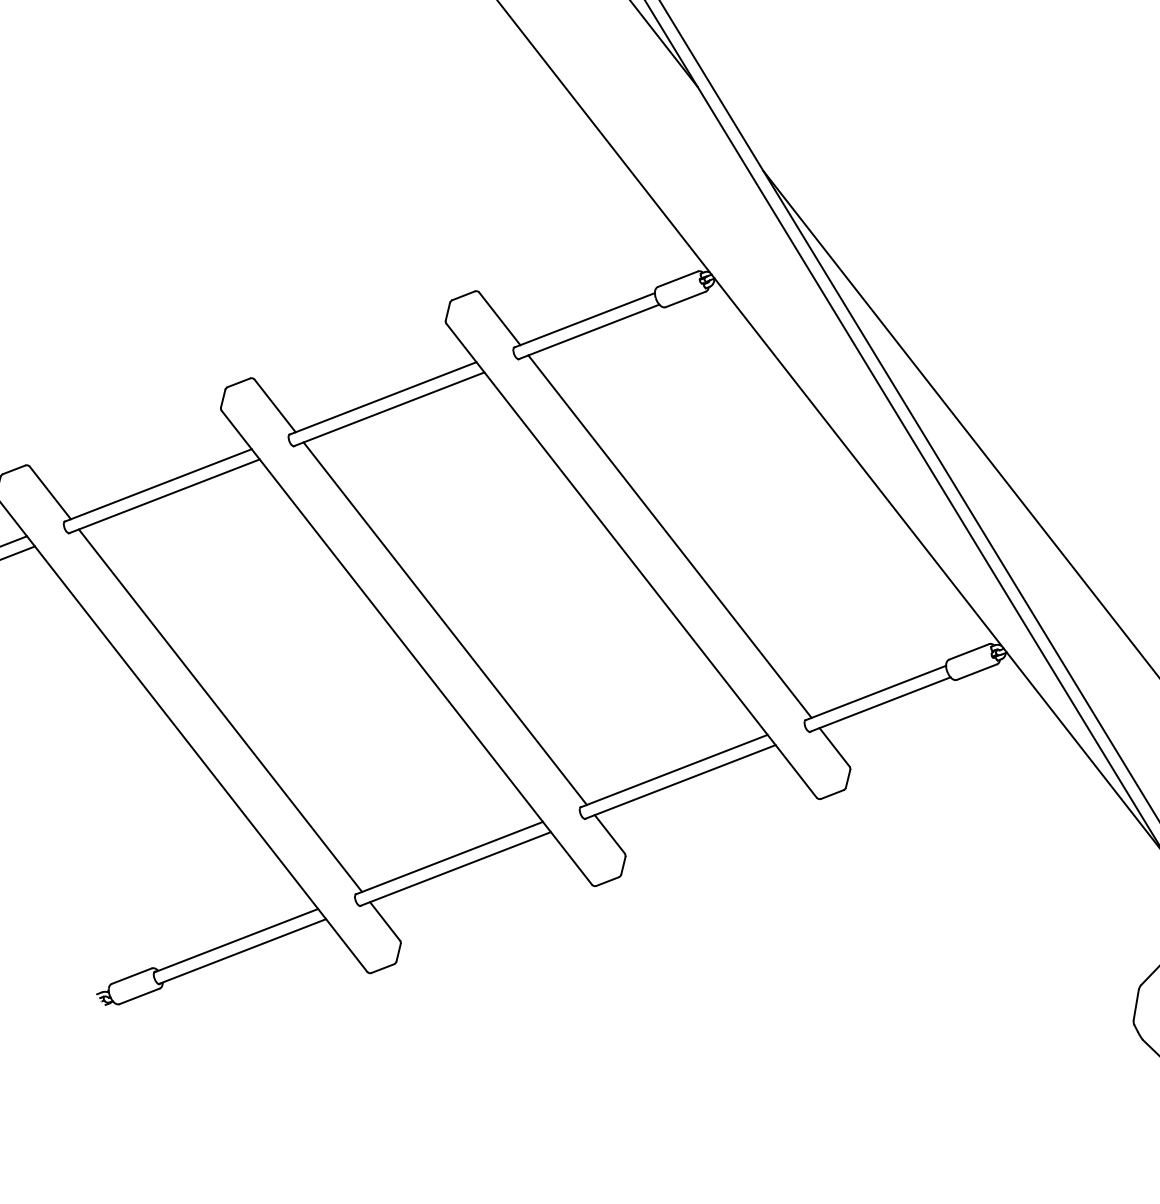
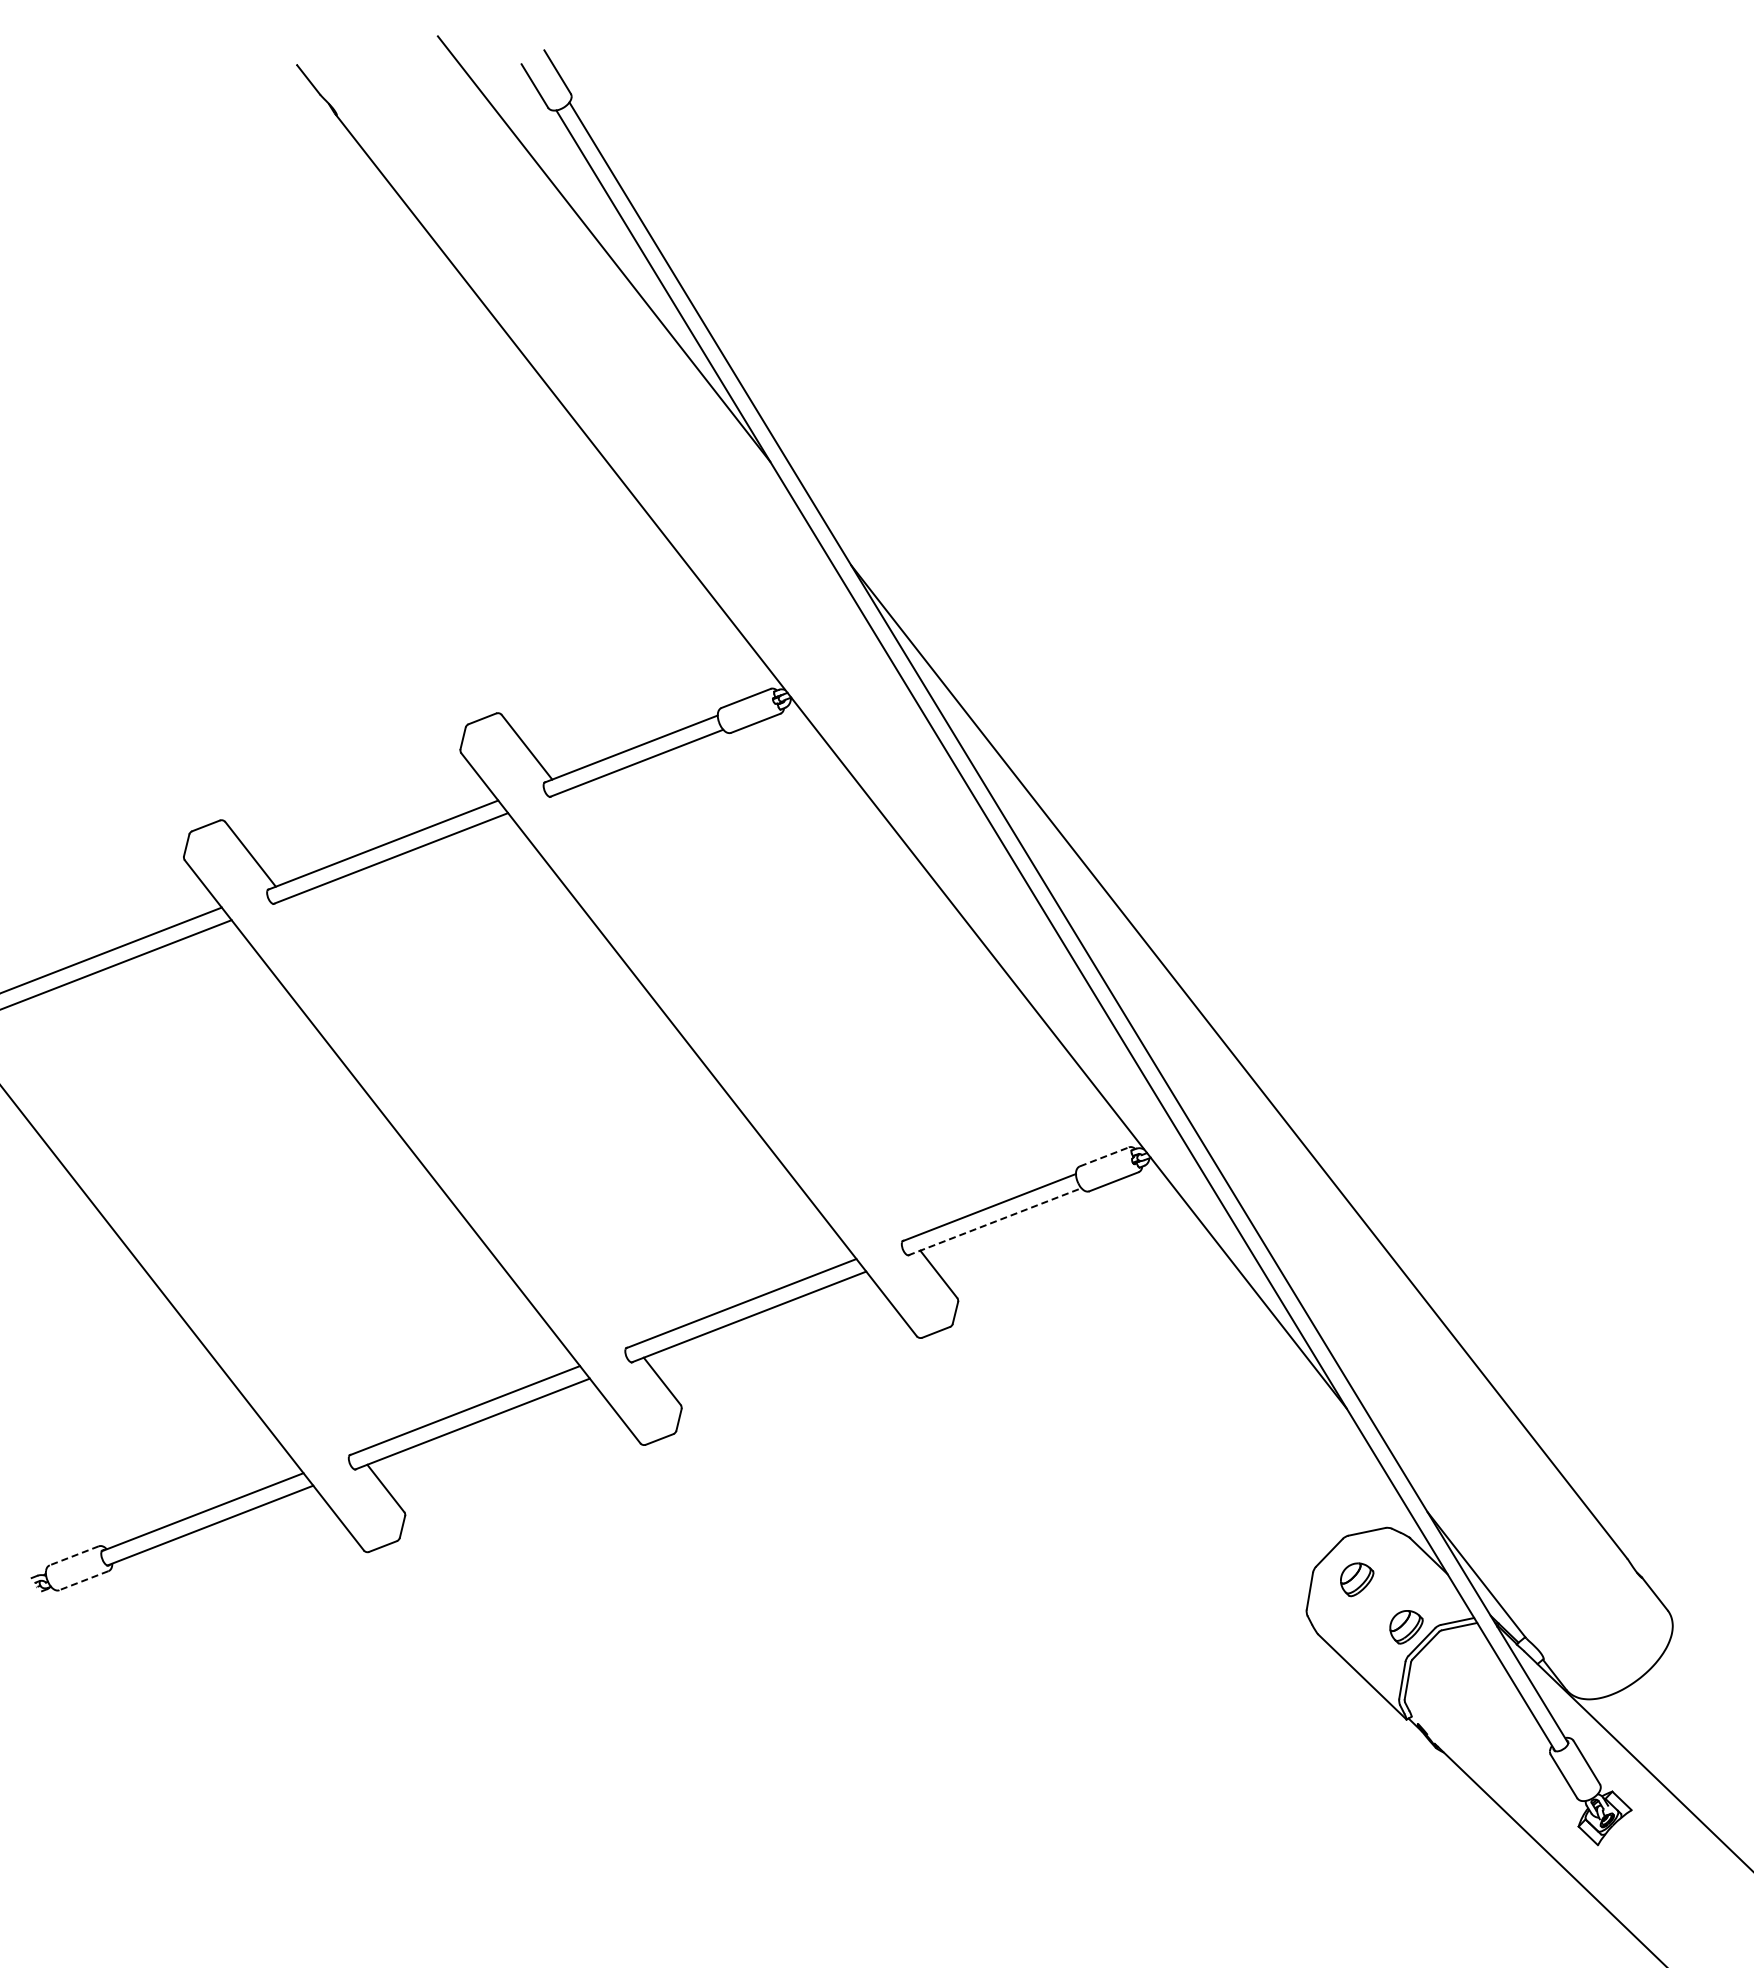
line: (670, 536) -> (736, 1015), removed
line: (444, 623) -> (459, 1122), removed
line: (969, 651) -> (1104, 1156), solid -> dashed
line: (879, 704) -> (994, 1221), solid -> dashed
line: (220, 710) -> (183, 1229), removed
line: (131, 975) -> (73, 1555), solid -> dashed
line: (139, 996) -> (83, 1580), solid -> dashed

